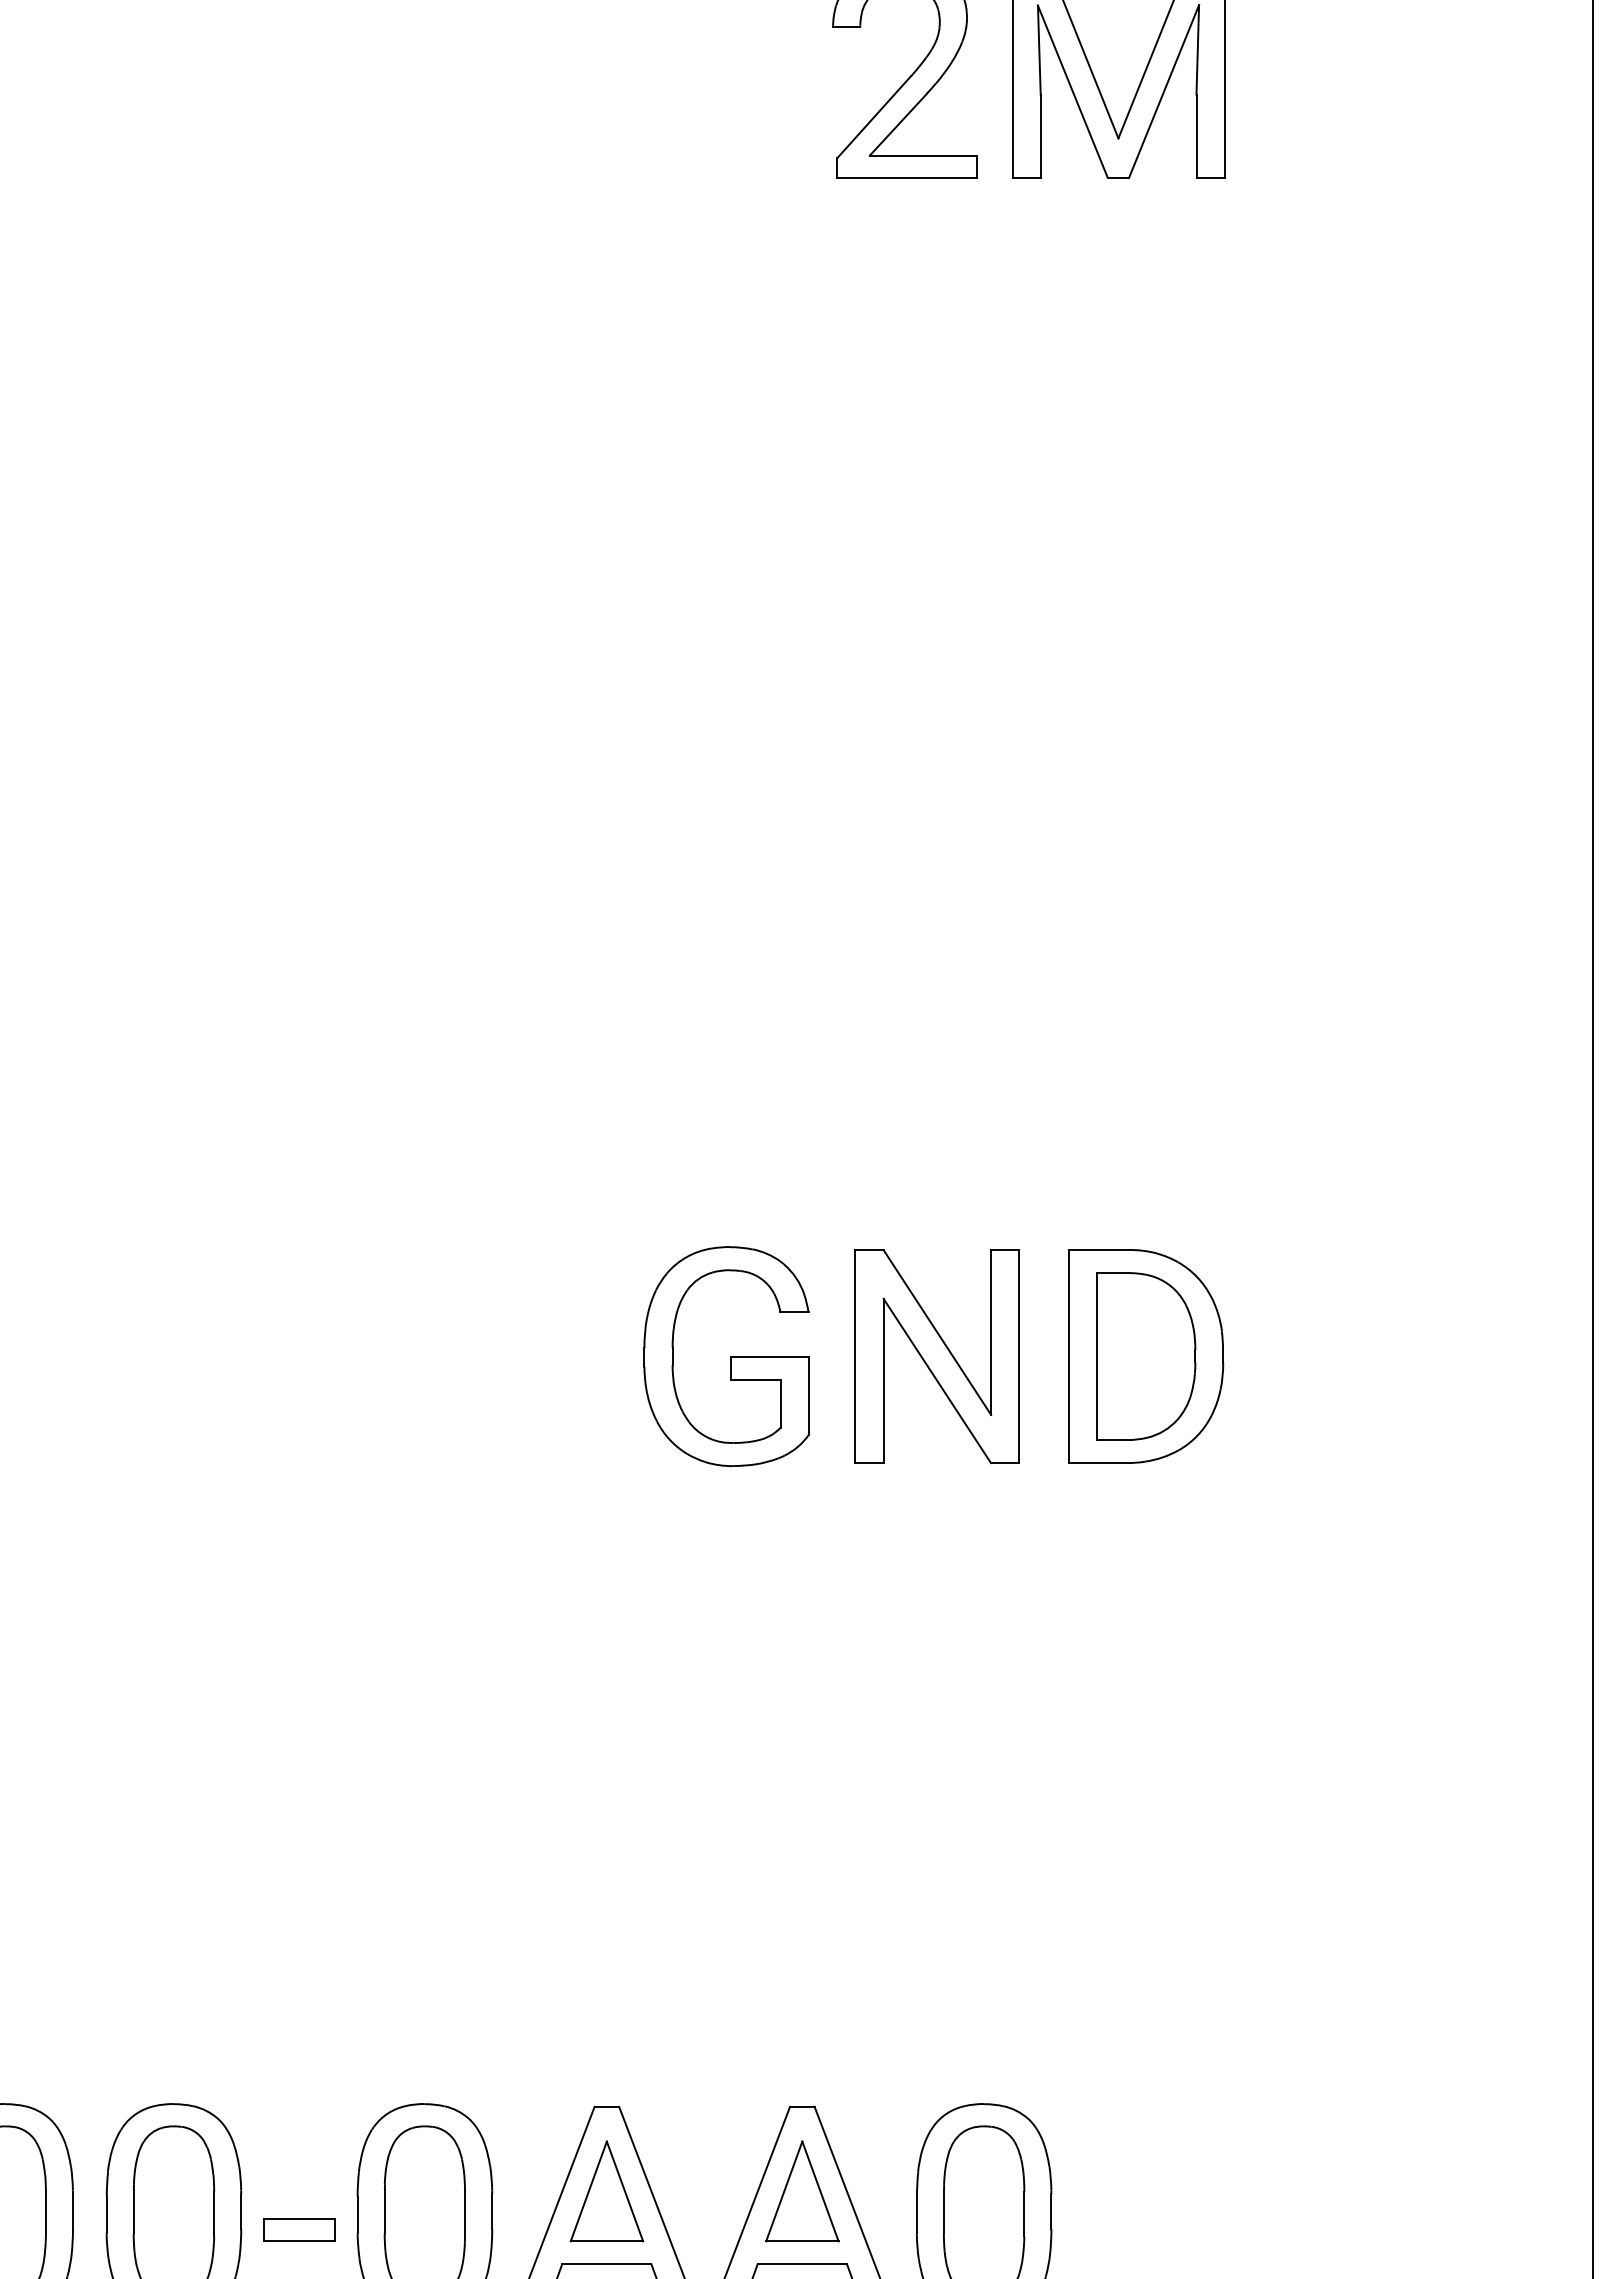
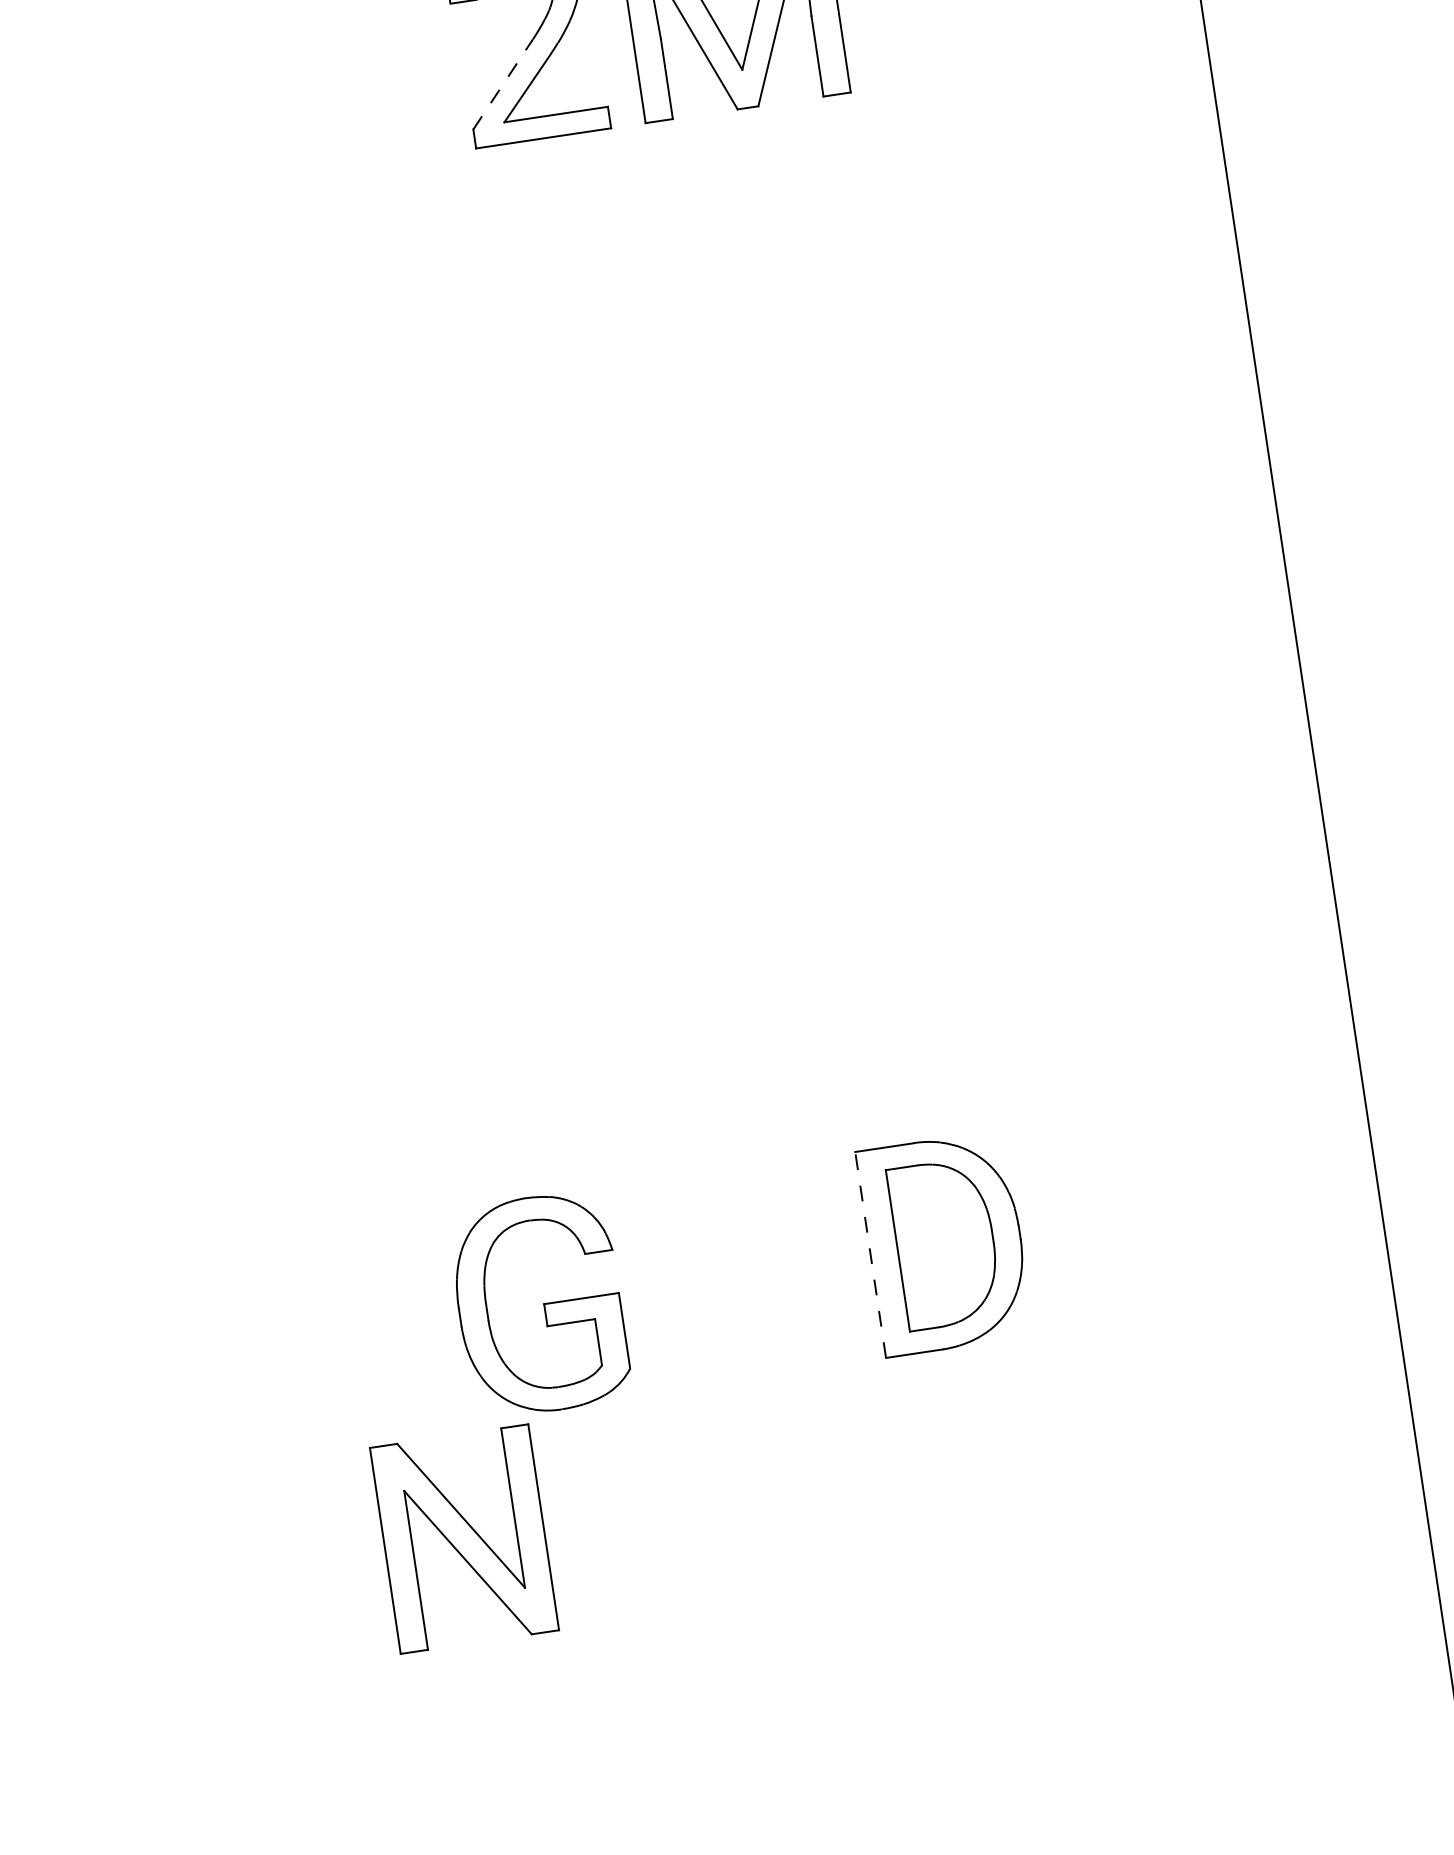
line: (874, 116) -> (503, 83), solid -> dashed
part: (936, 1356) -> (463, 1539), moved
line: (1069, 1356) -> (871, 1254), solid -> dashed

